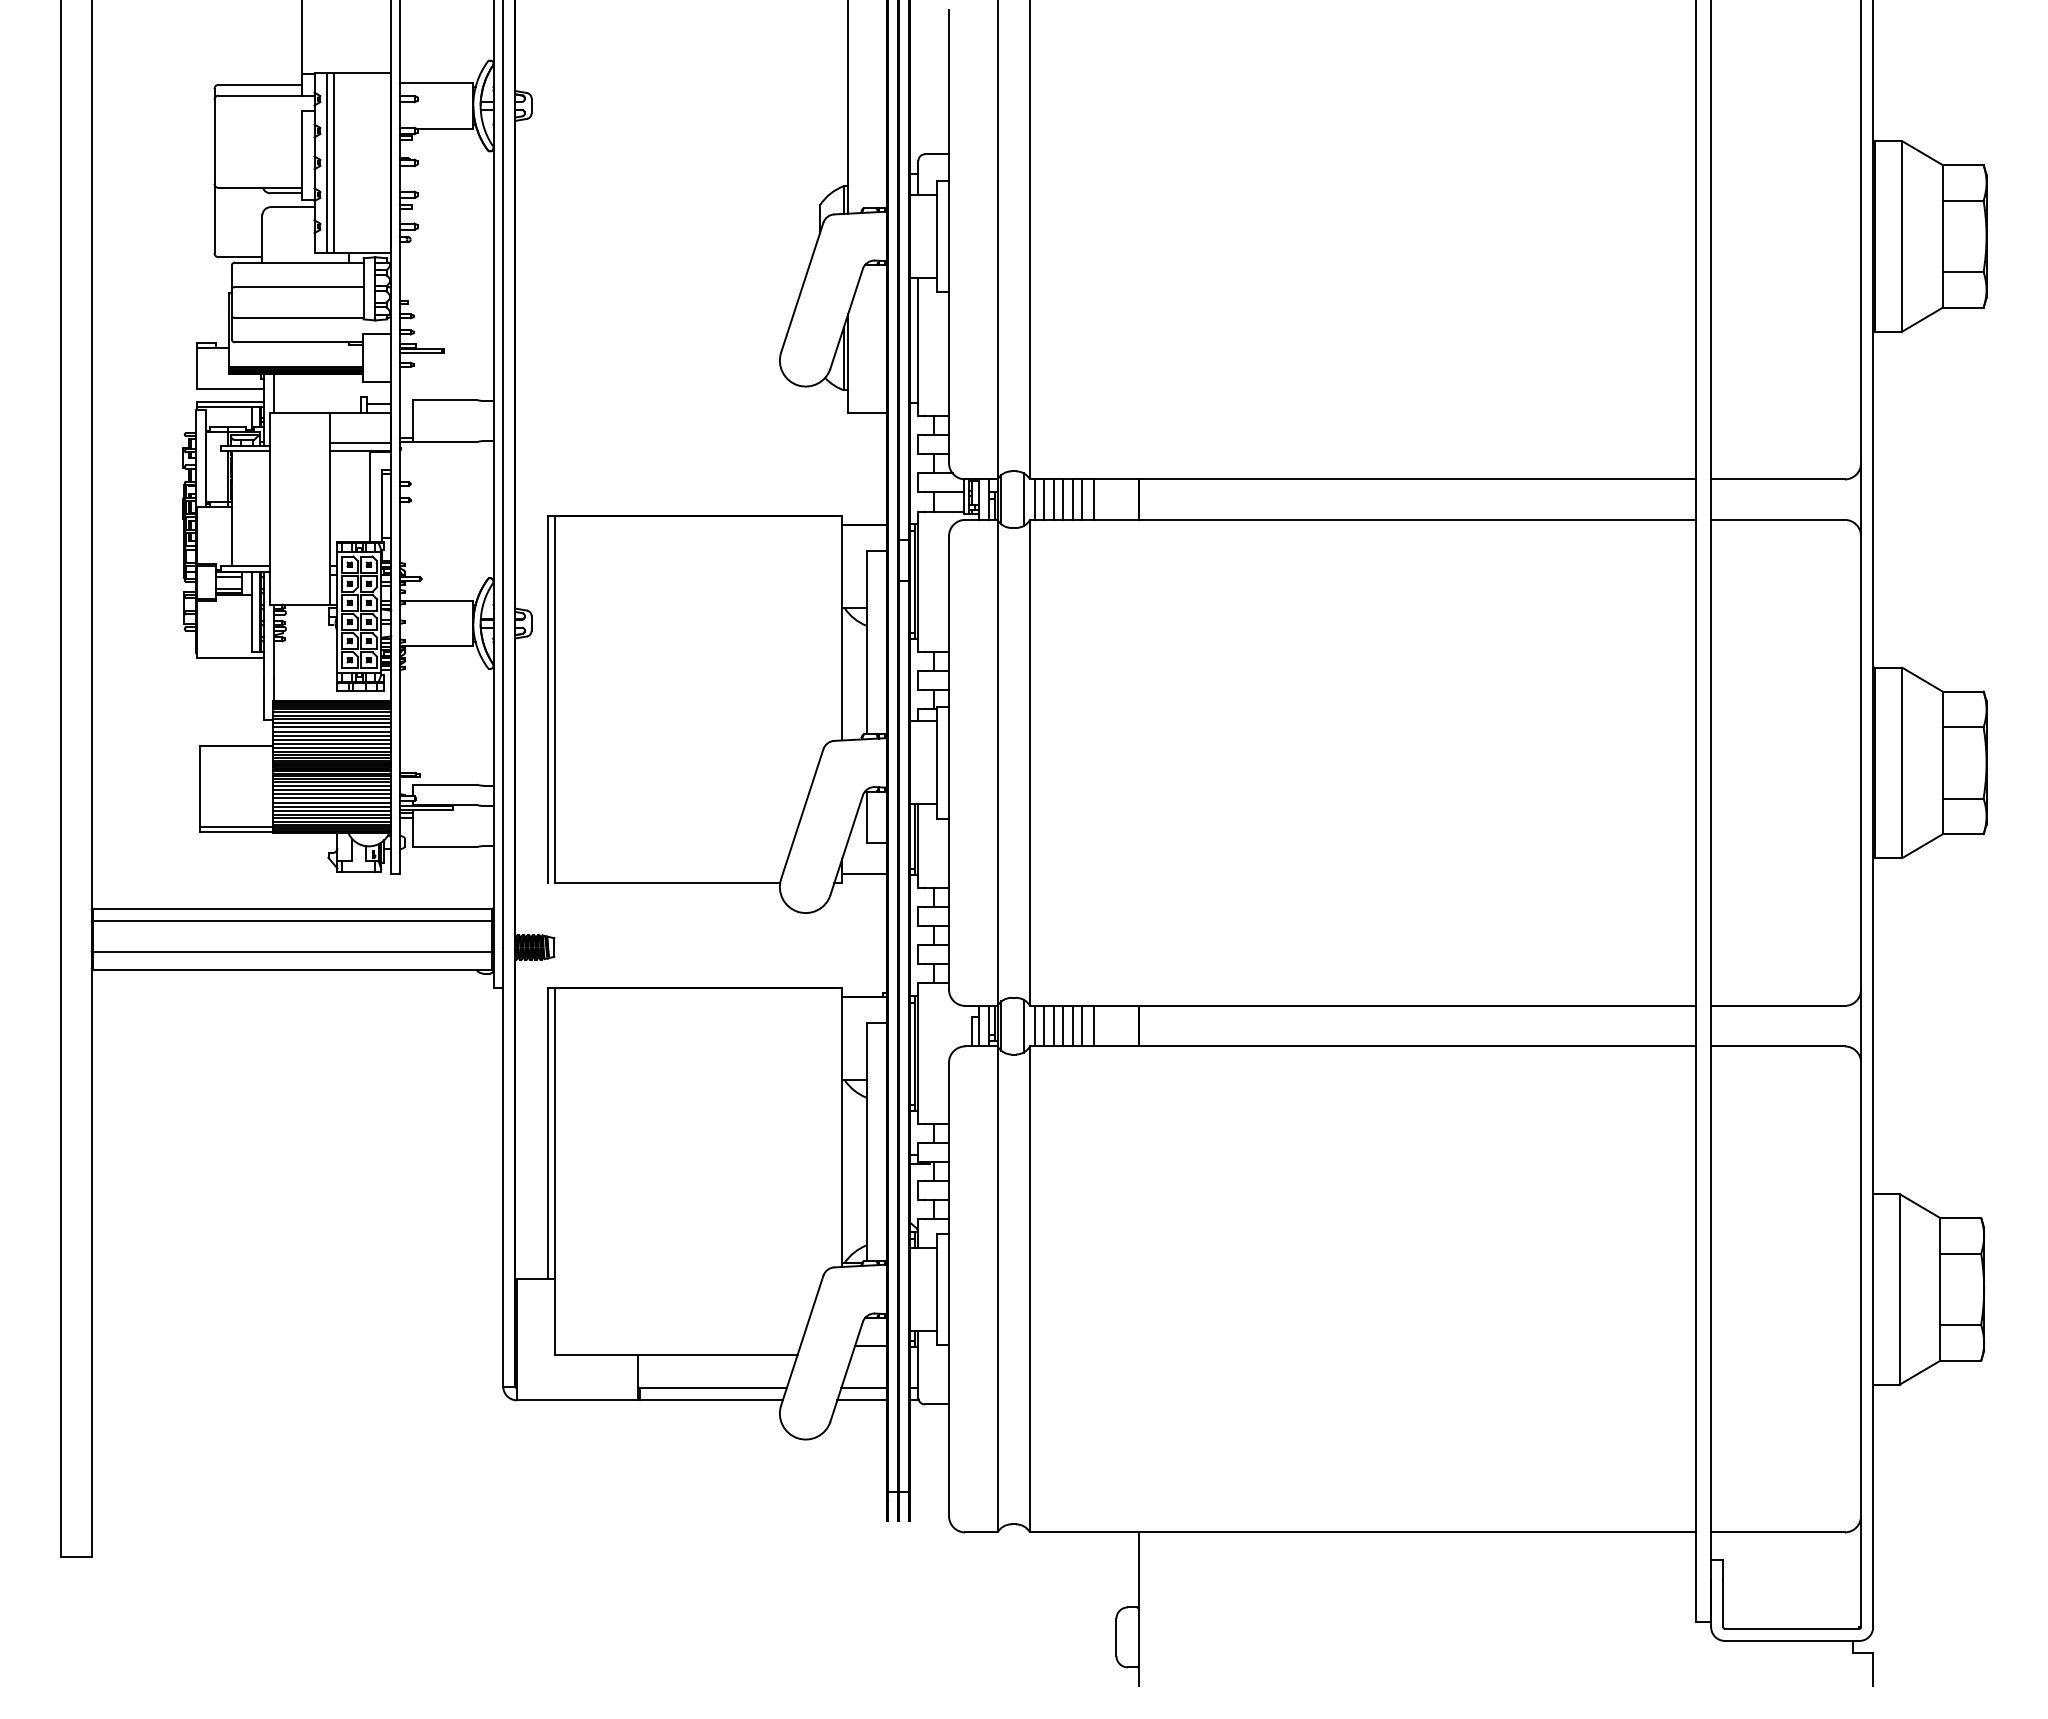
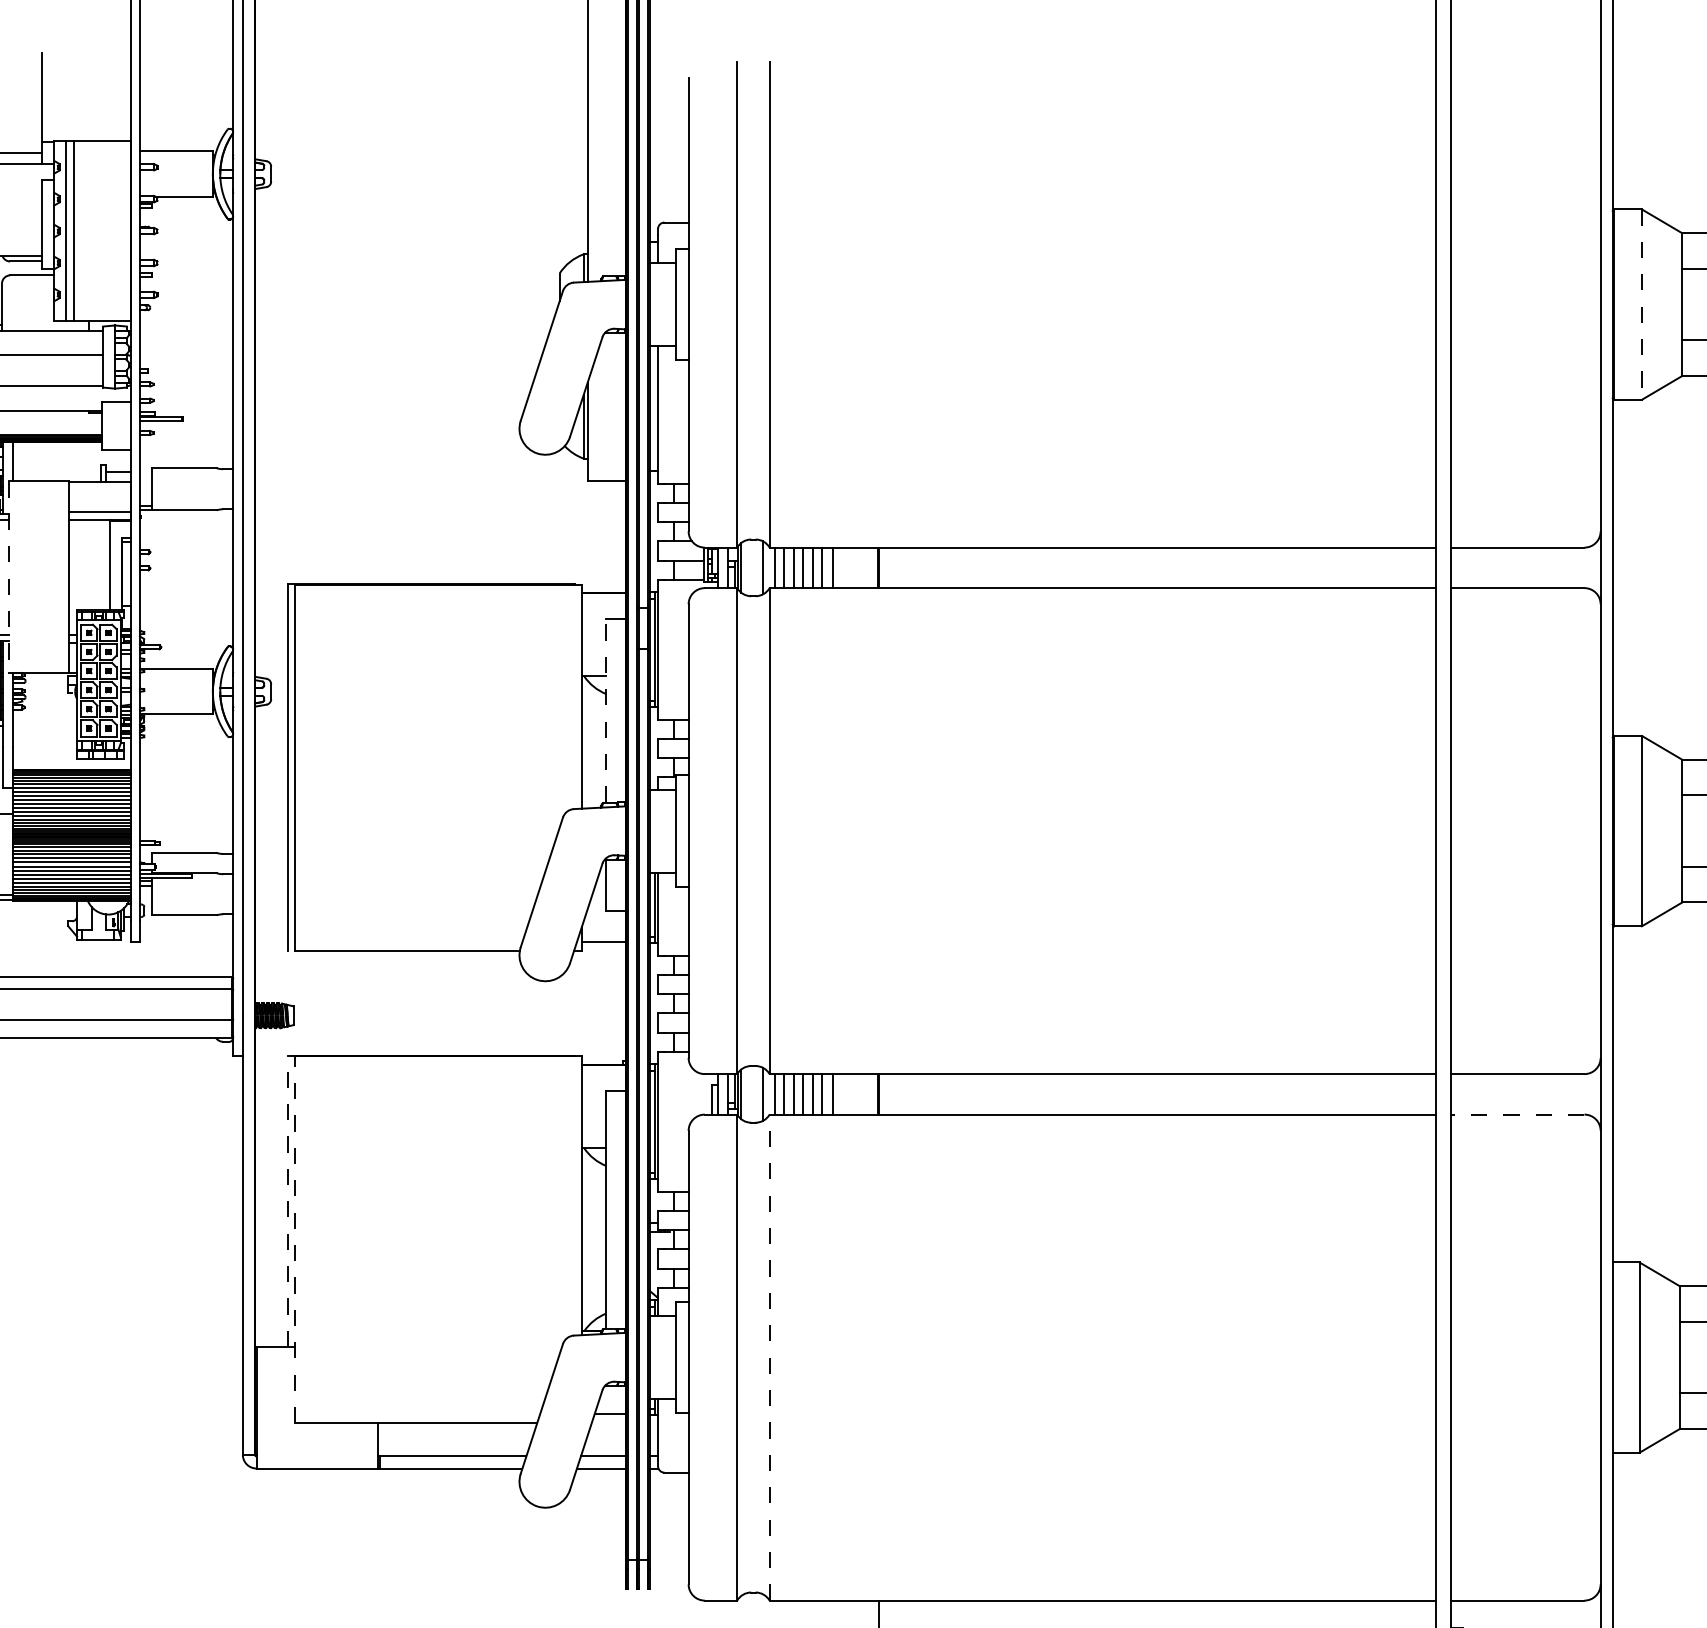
line: (1902, 236) -> (1642, 304), solid -> dashed
line: (269, 508) -> (9, 576), solid -> dashed
line: (866, 642) -> (606, 710), solid -> dashed
line: (1778, 1046) -> (1518, 1114), solid -> dashed
line: (548, 1133) -> (288, 1201), solid -> dashed
line: (555, 1171) -> (295, 1239), solid -> dashed
line: (1030, 1289) -> (770, 1357), solid -> dashed

